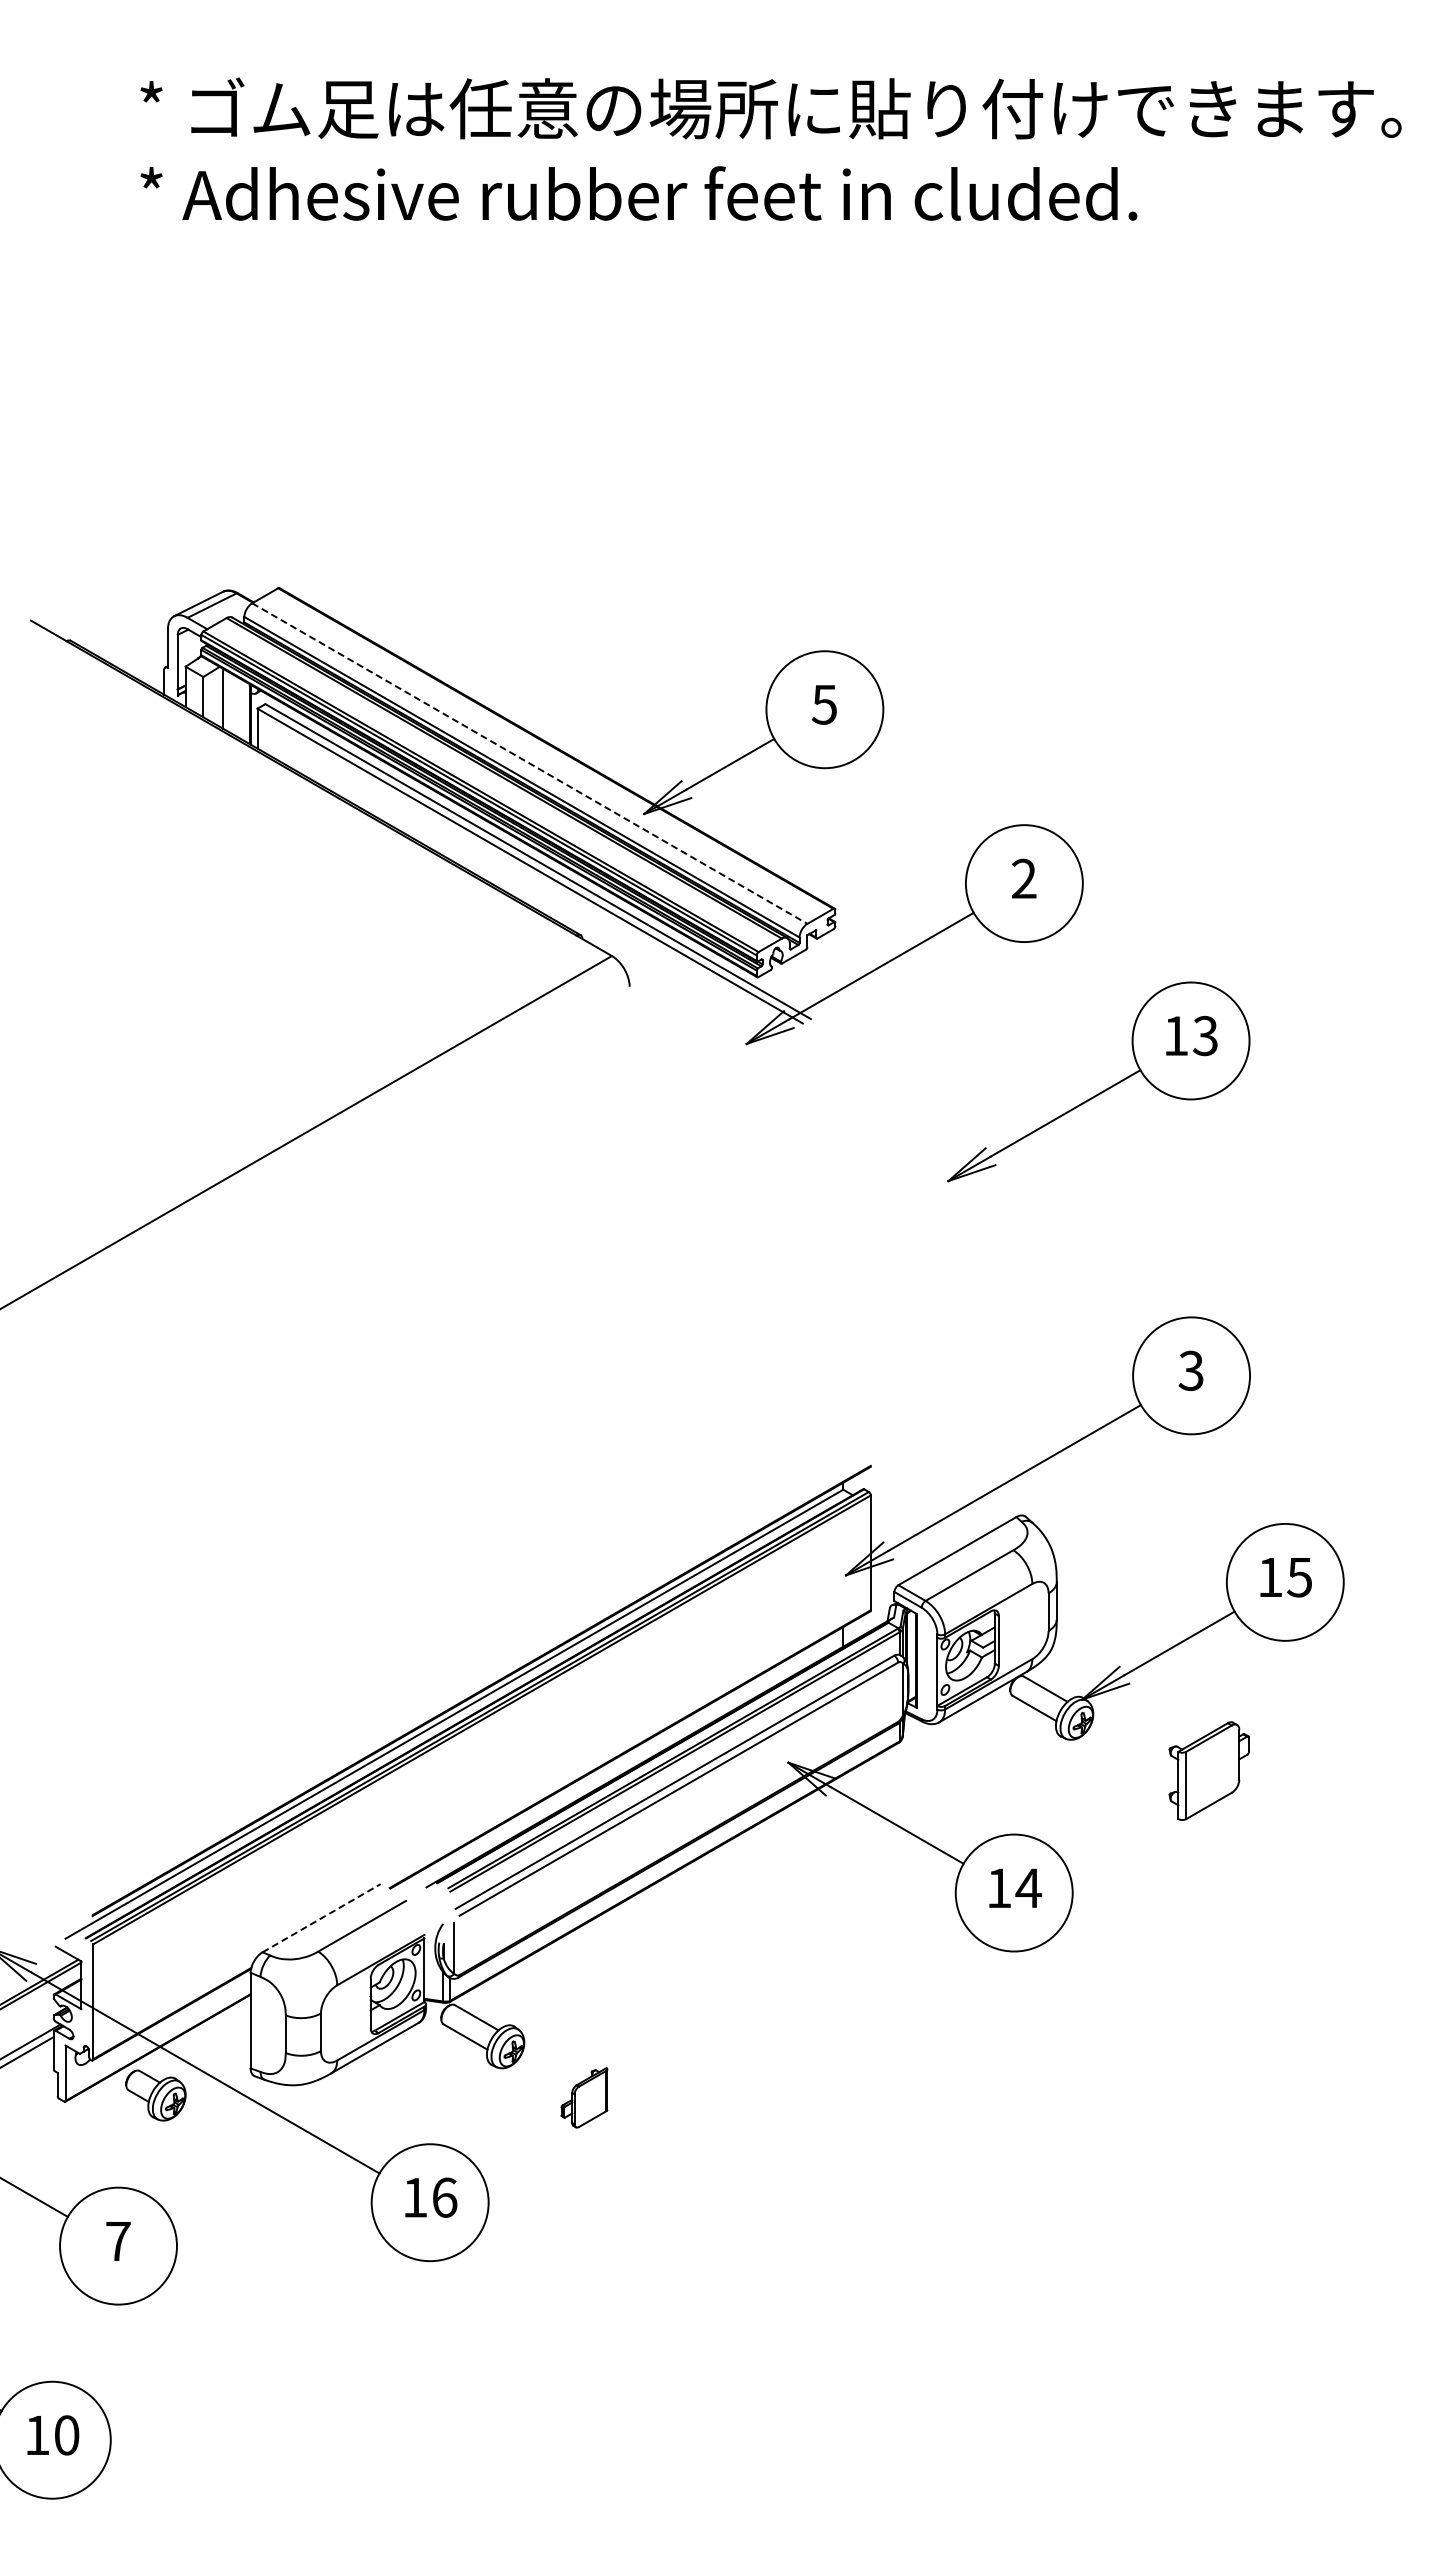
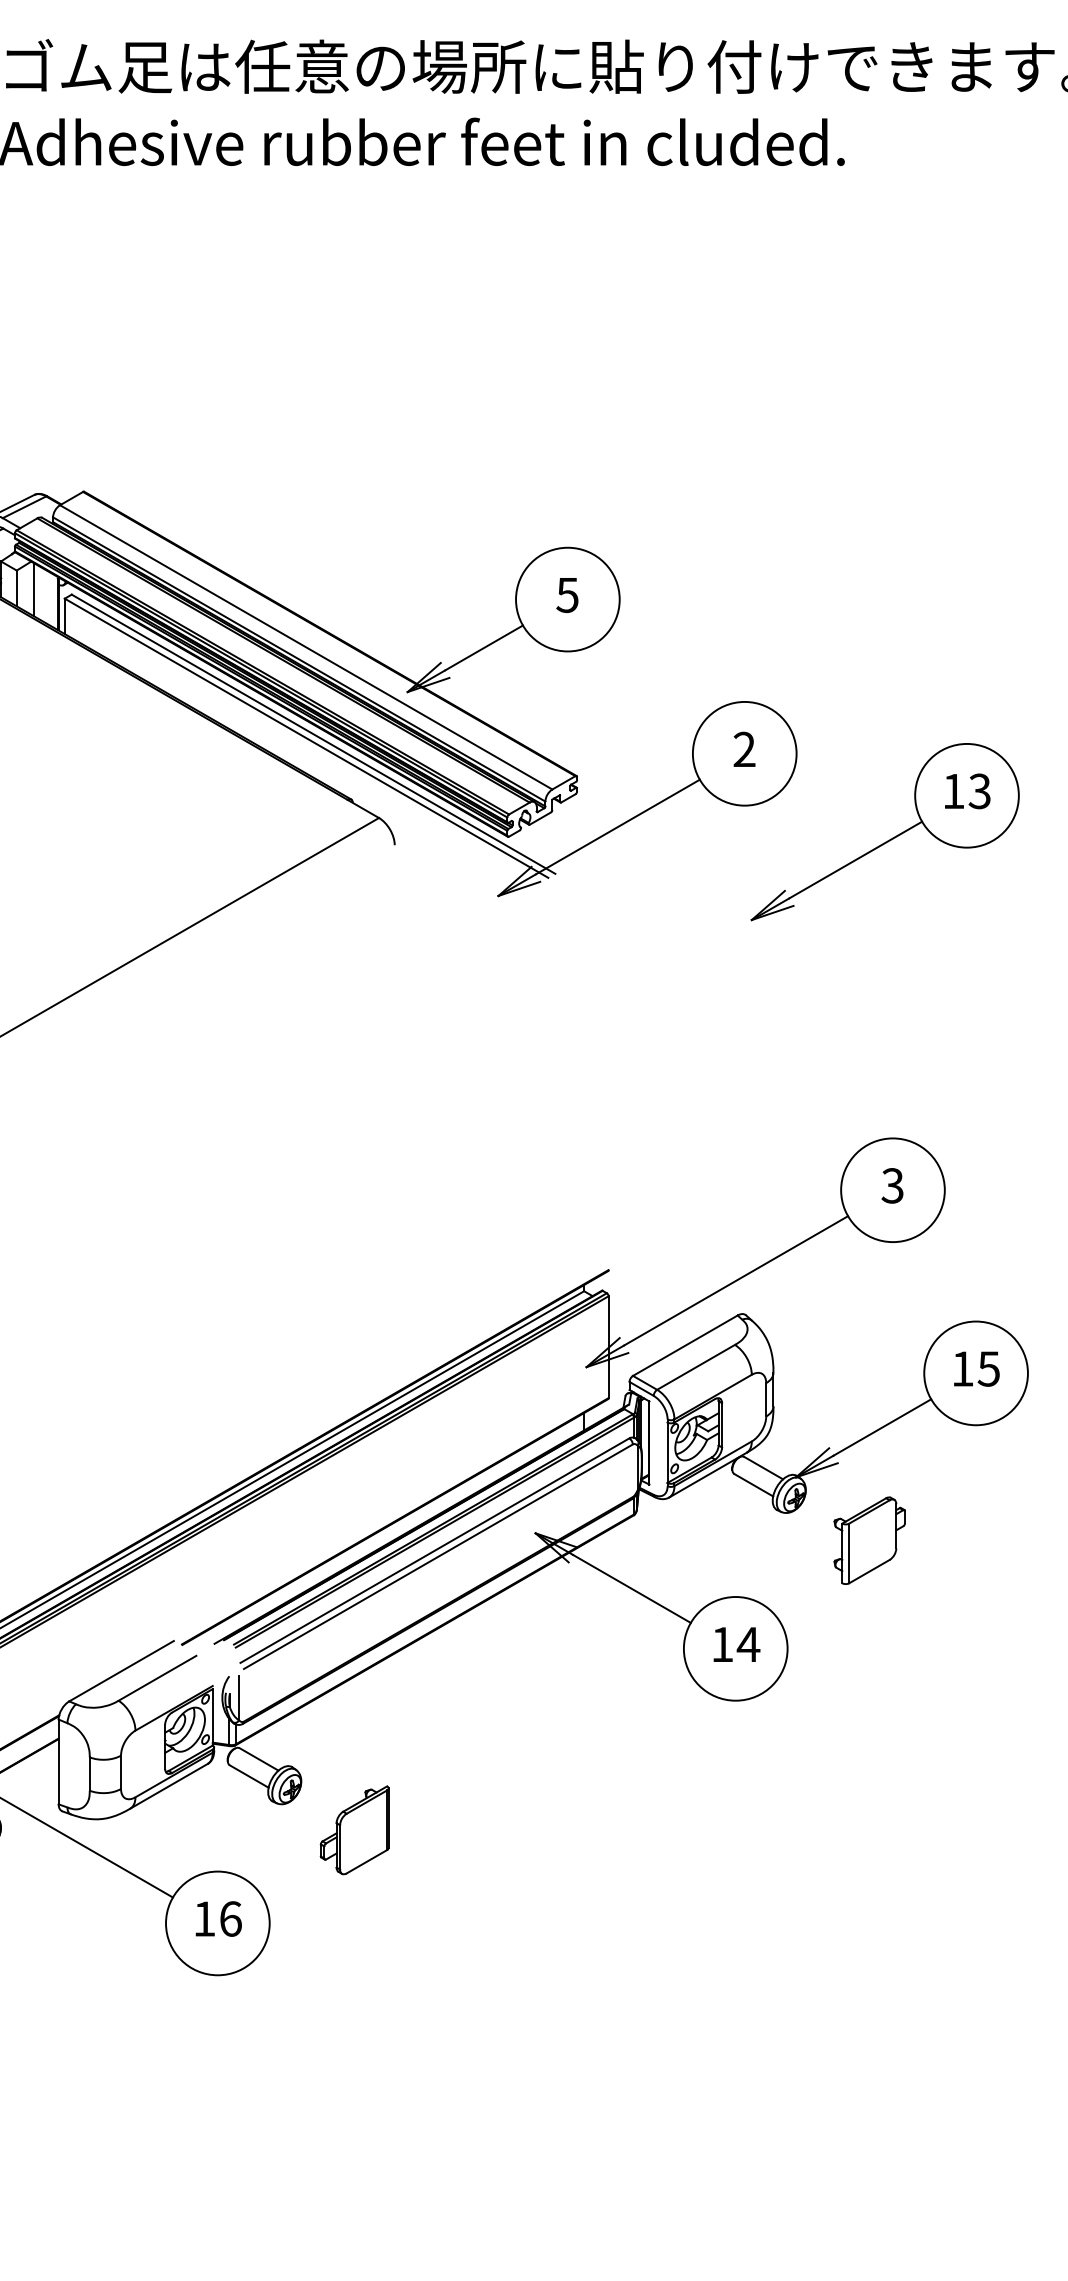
line: (529, 763) -> (305, 647), dashed -> solid
part: (1104, 1089) -> (890, 838), moved
part: (1208, 1770) -> (868, 1540), moved
line: (322, 1917) -> (122, 1670), dashed -> solid
part: (584, 2097) -> (354, 1830), size x1.67

